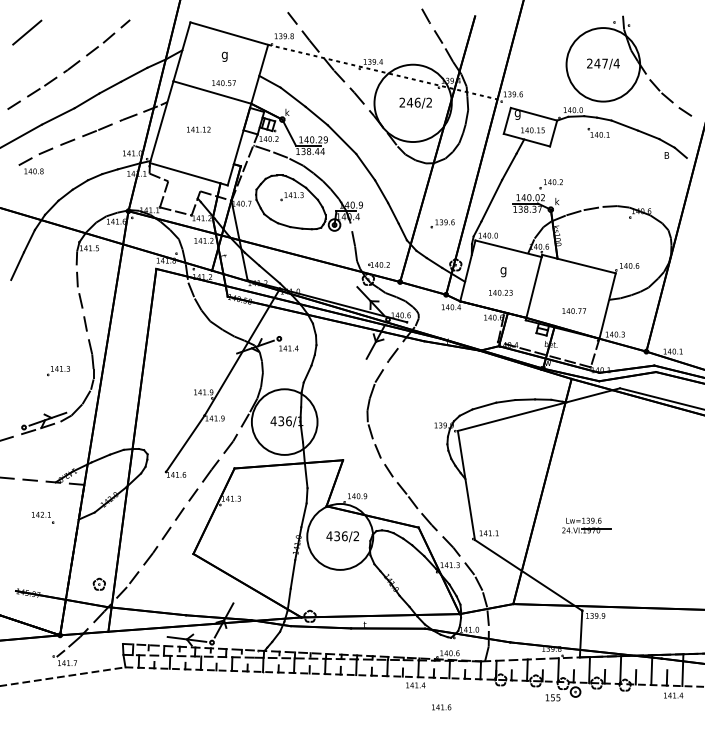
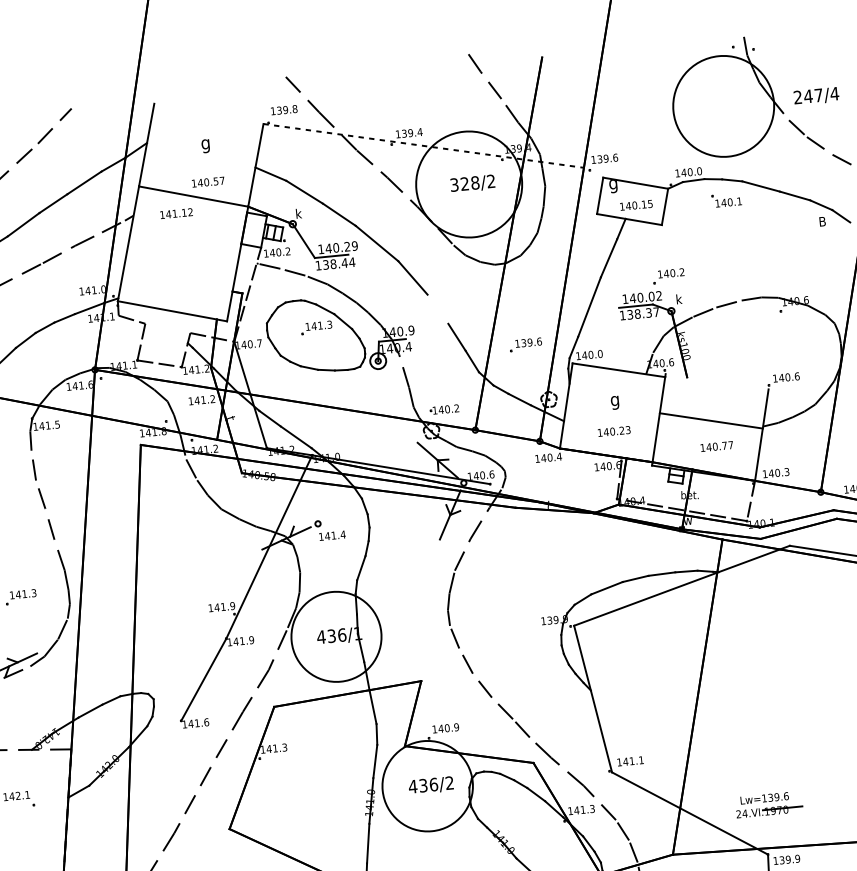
line: (229, 33) -> (209, 113), removed
text: (603, 63) -> (816, 95), moved
text: (409, 102) -> (464, 183), 246/2 -> 328/2
text: (198, 129) -> (176, 213), moved
line: (381, 191) -> (437, 309), removed
line: (578, 263) -> (710, 420), moved
part: (586, 525) -> (768, 804), moved

